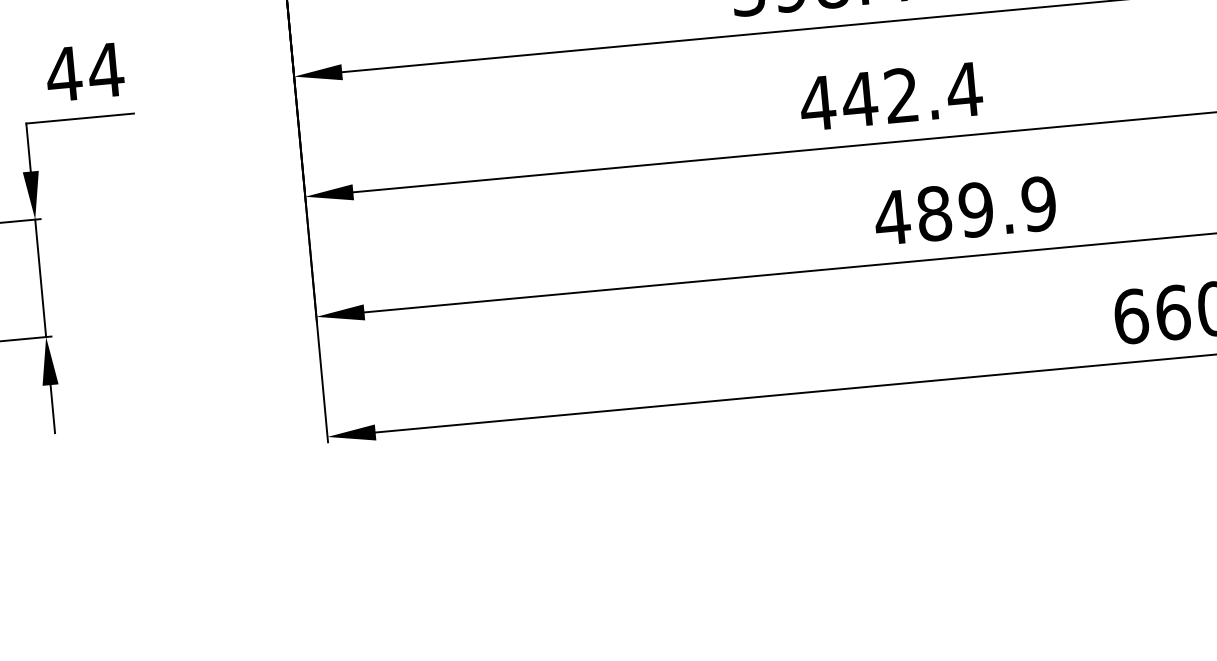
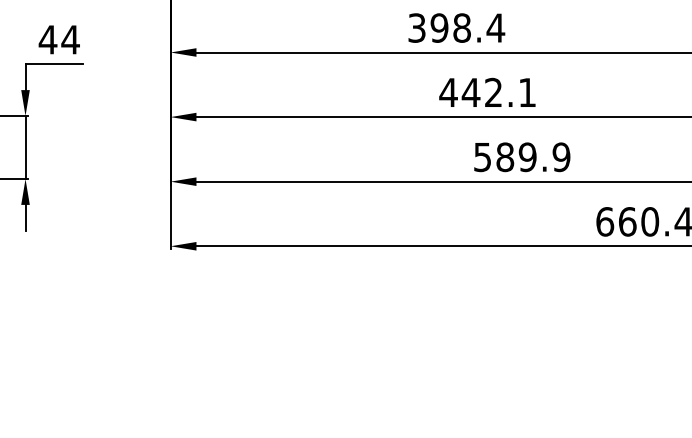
text: (964, 89) -> (527, 92), 442.4 -> 442.1
text: (892, 218) -> (482, 157), 489.9 -> 589.9

